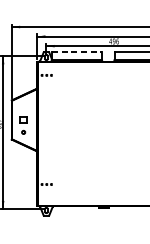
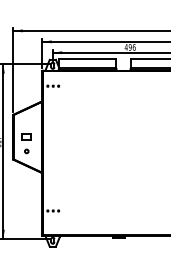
line: (77, 52) -> (88, 59), dashed -> solid

